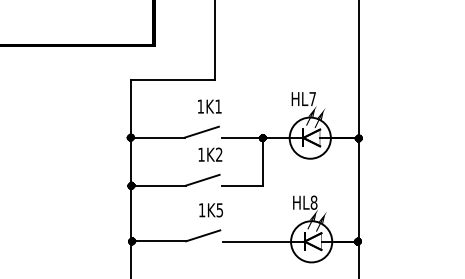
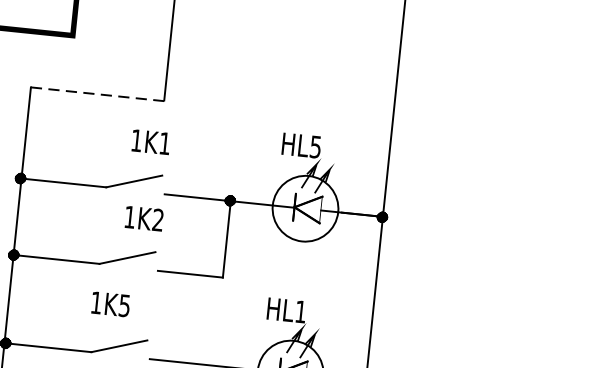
line: (173, 80) -> (97, 94), solid -> dashed
text: (312, 99) -> (315, 147), HL7 -> HL5
text: (313, 202) -> (300, 311), HL8 -> HL1
text: (210, 210) -> (109, 304), moved

